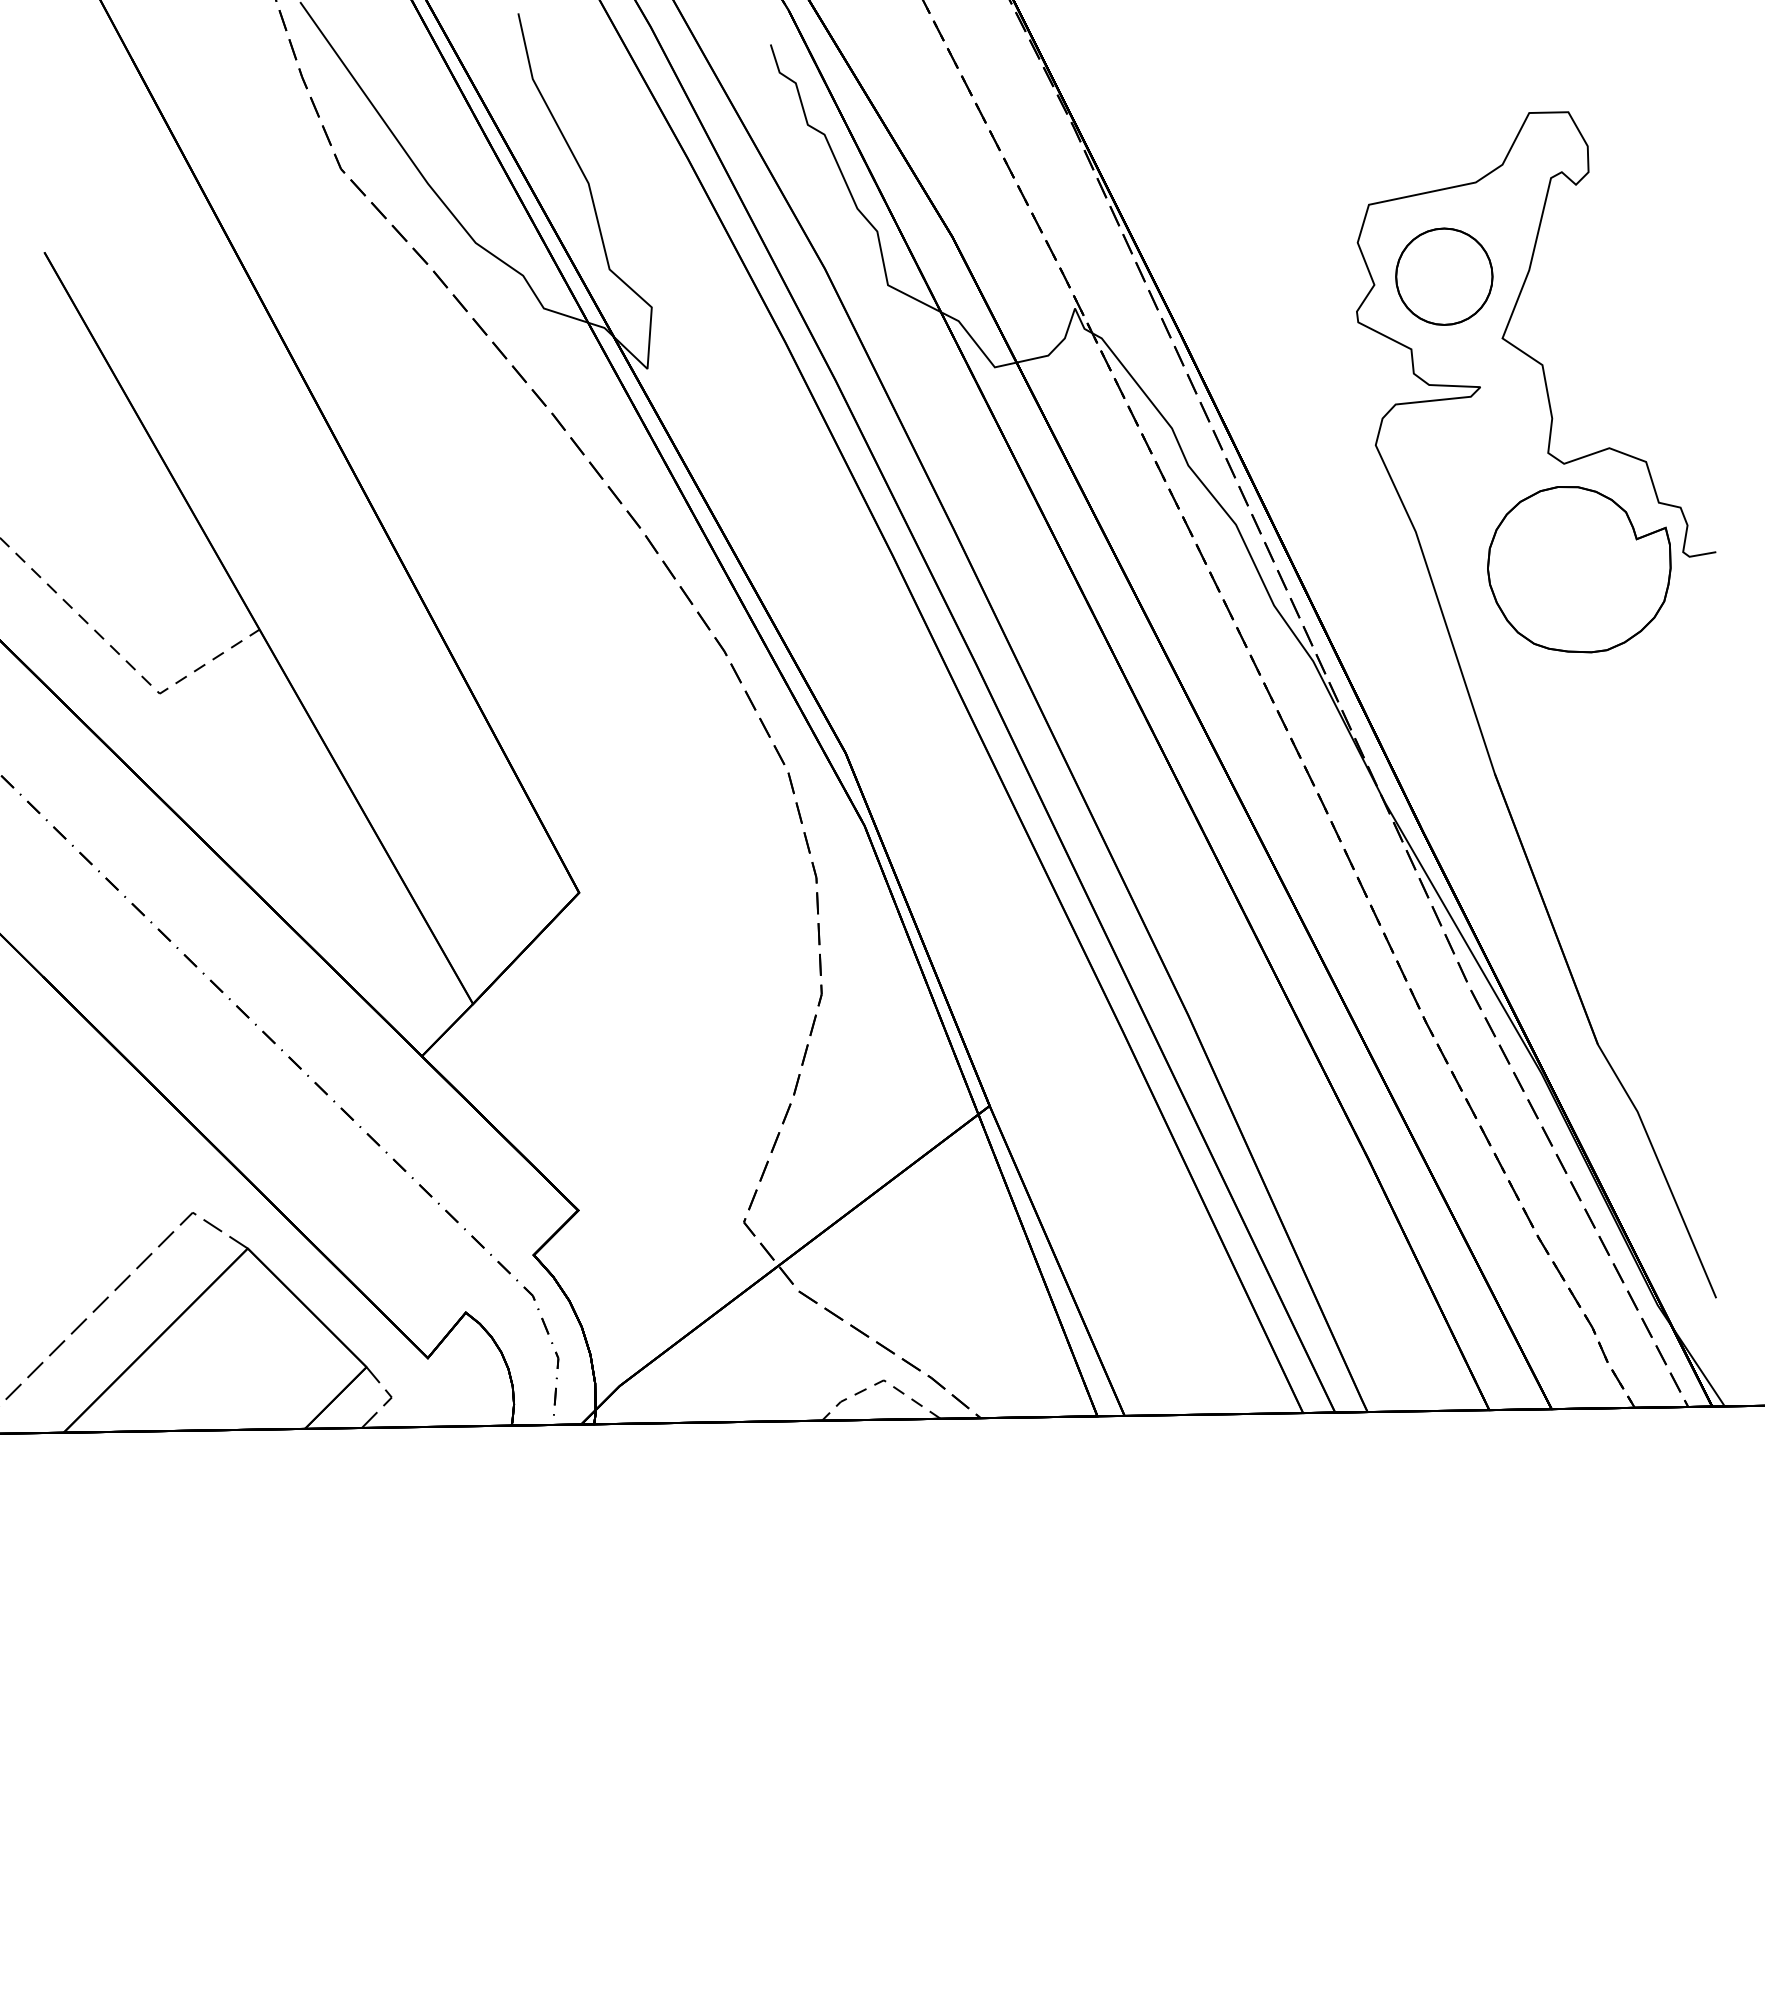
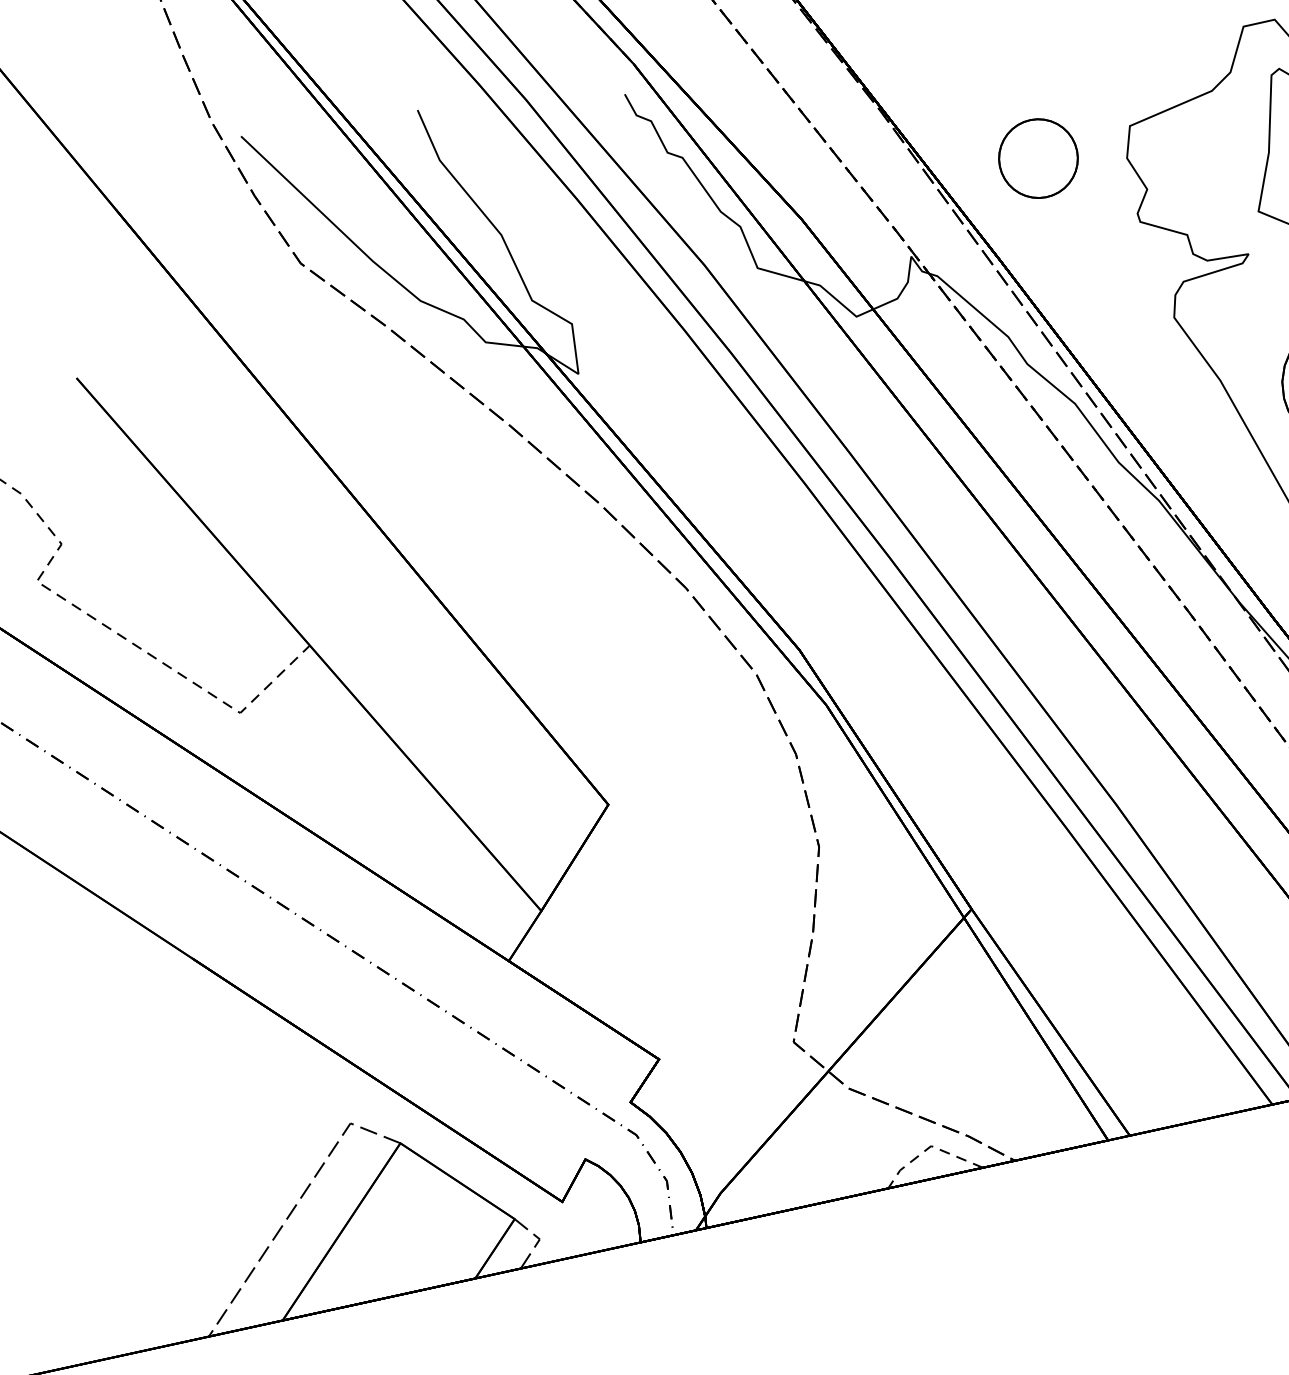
part: (1444, 276) -> (1038, 158), moved

